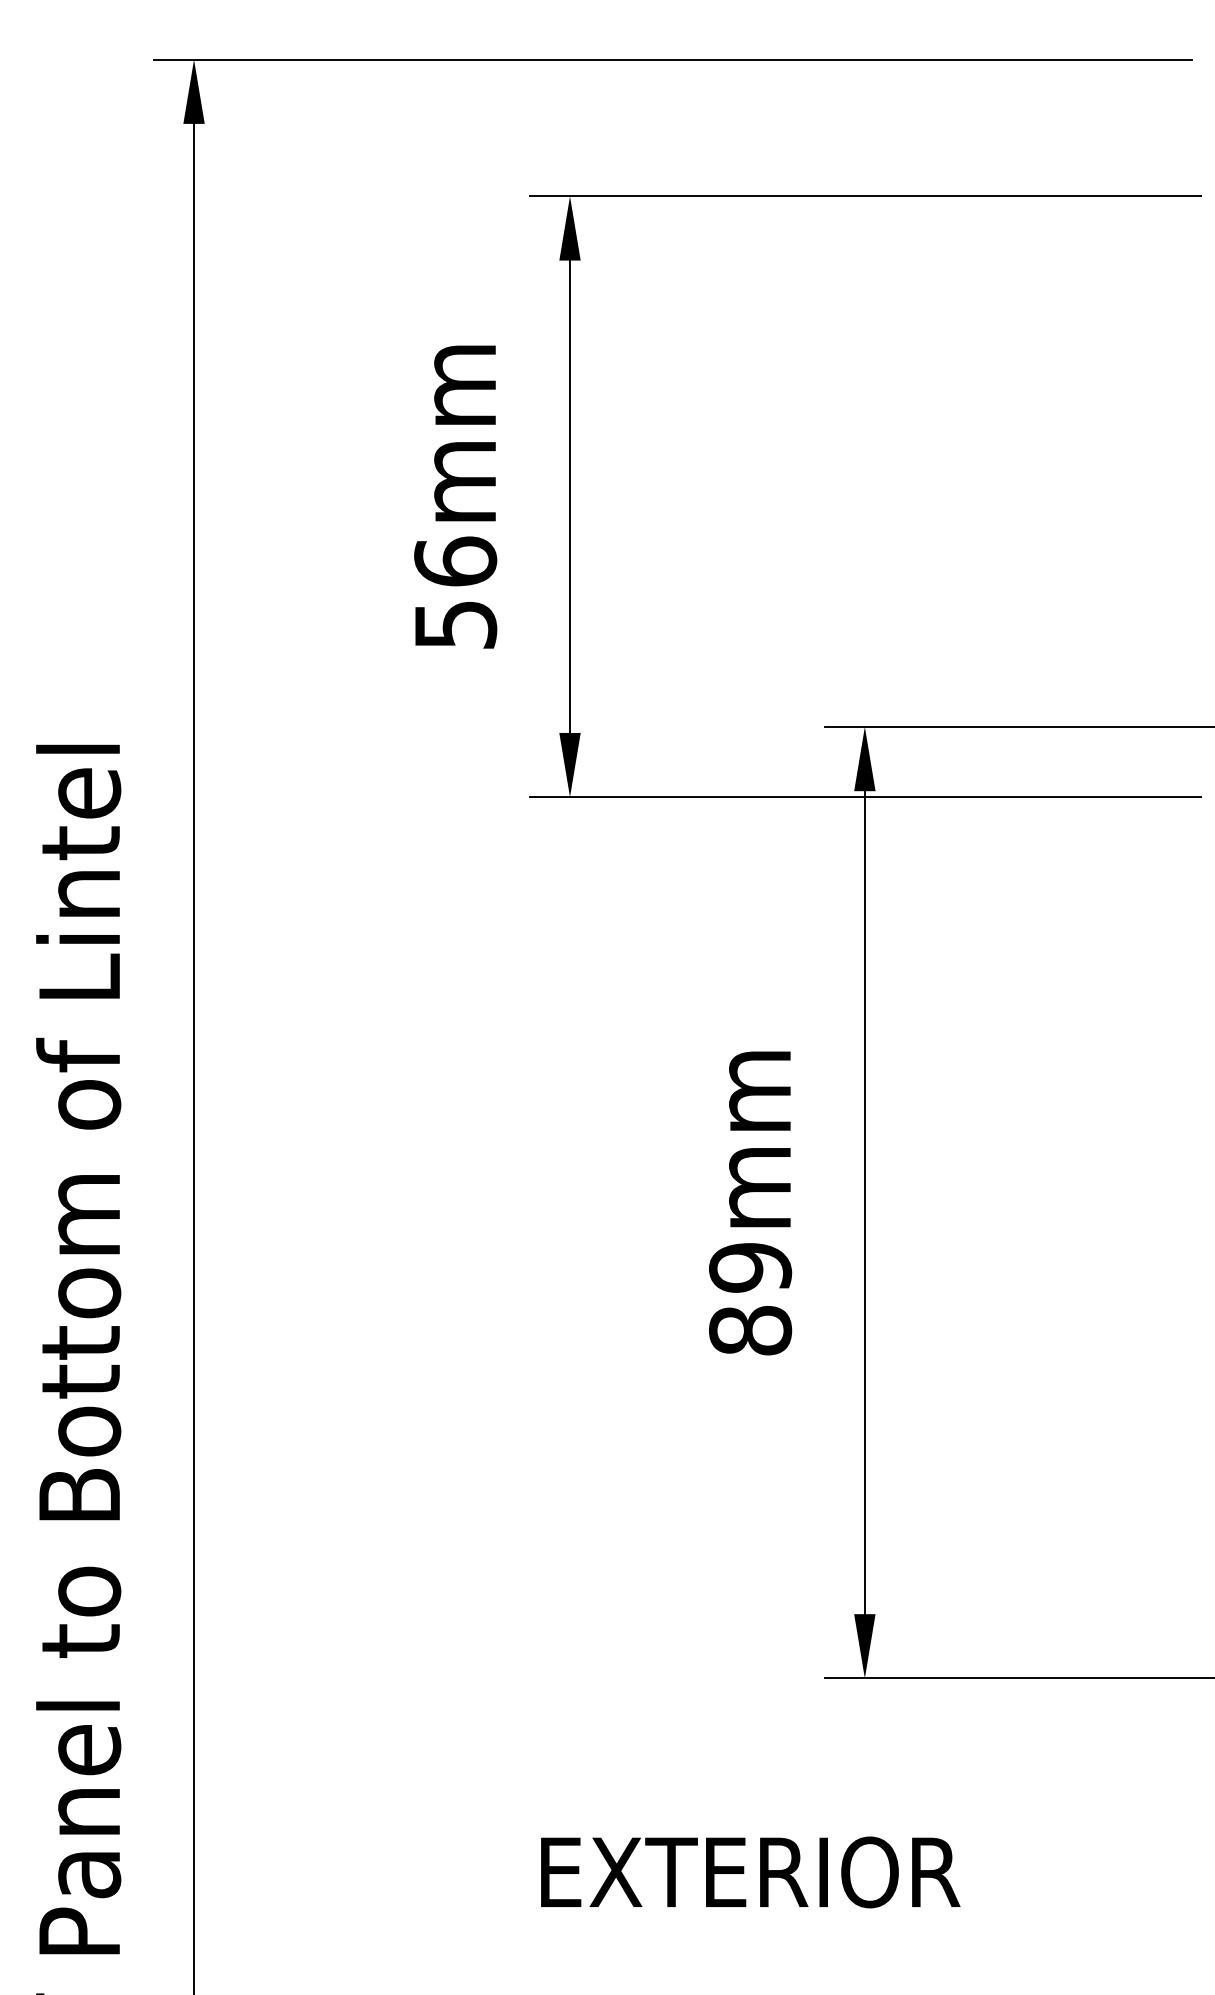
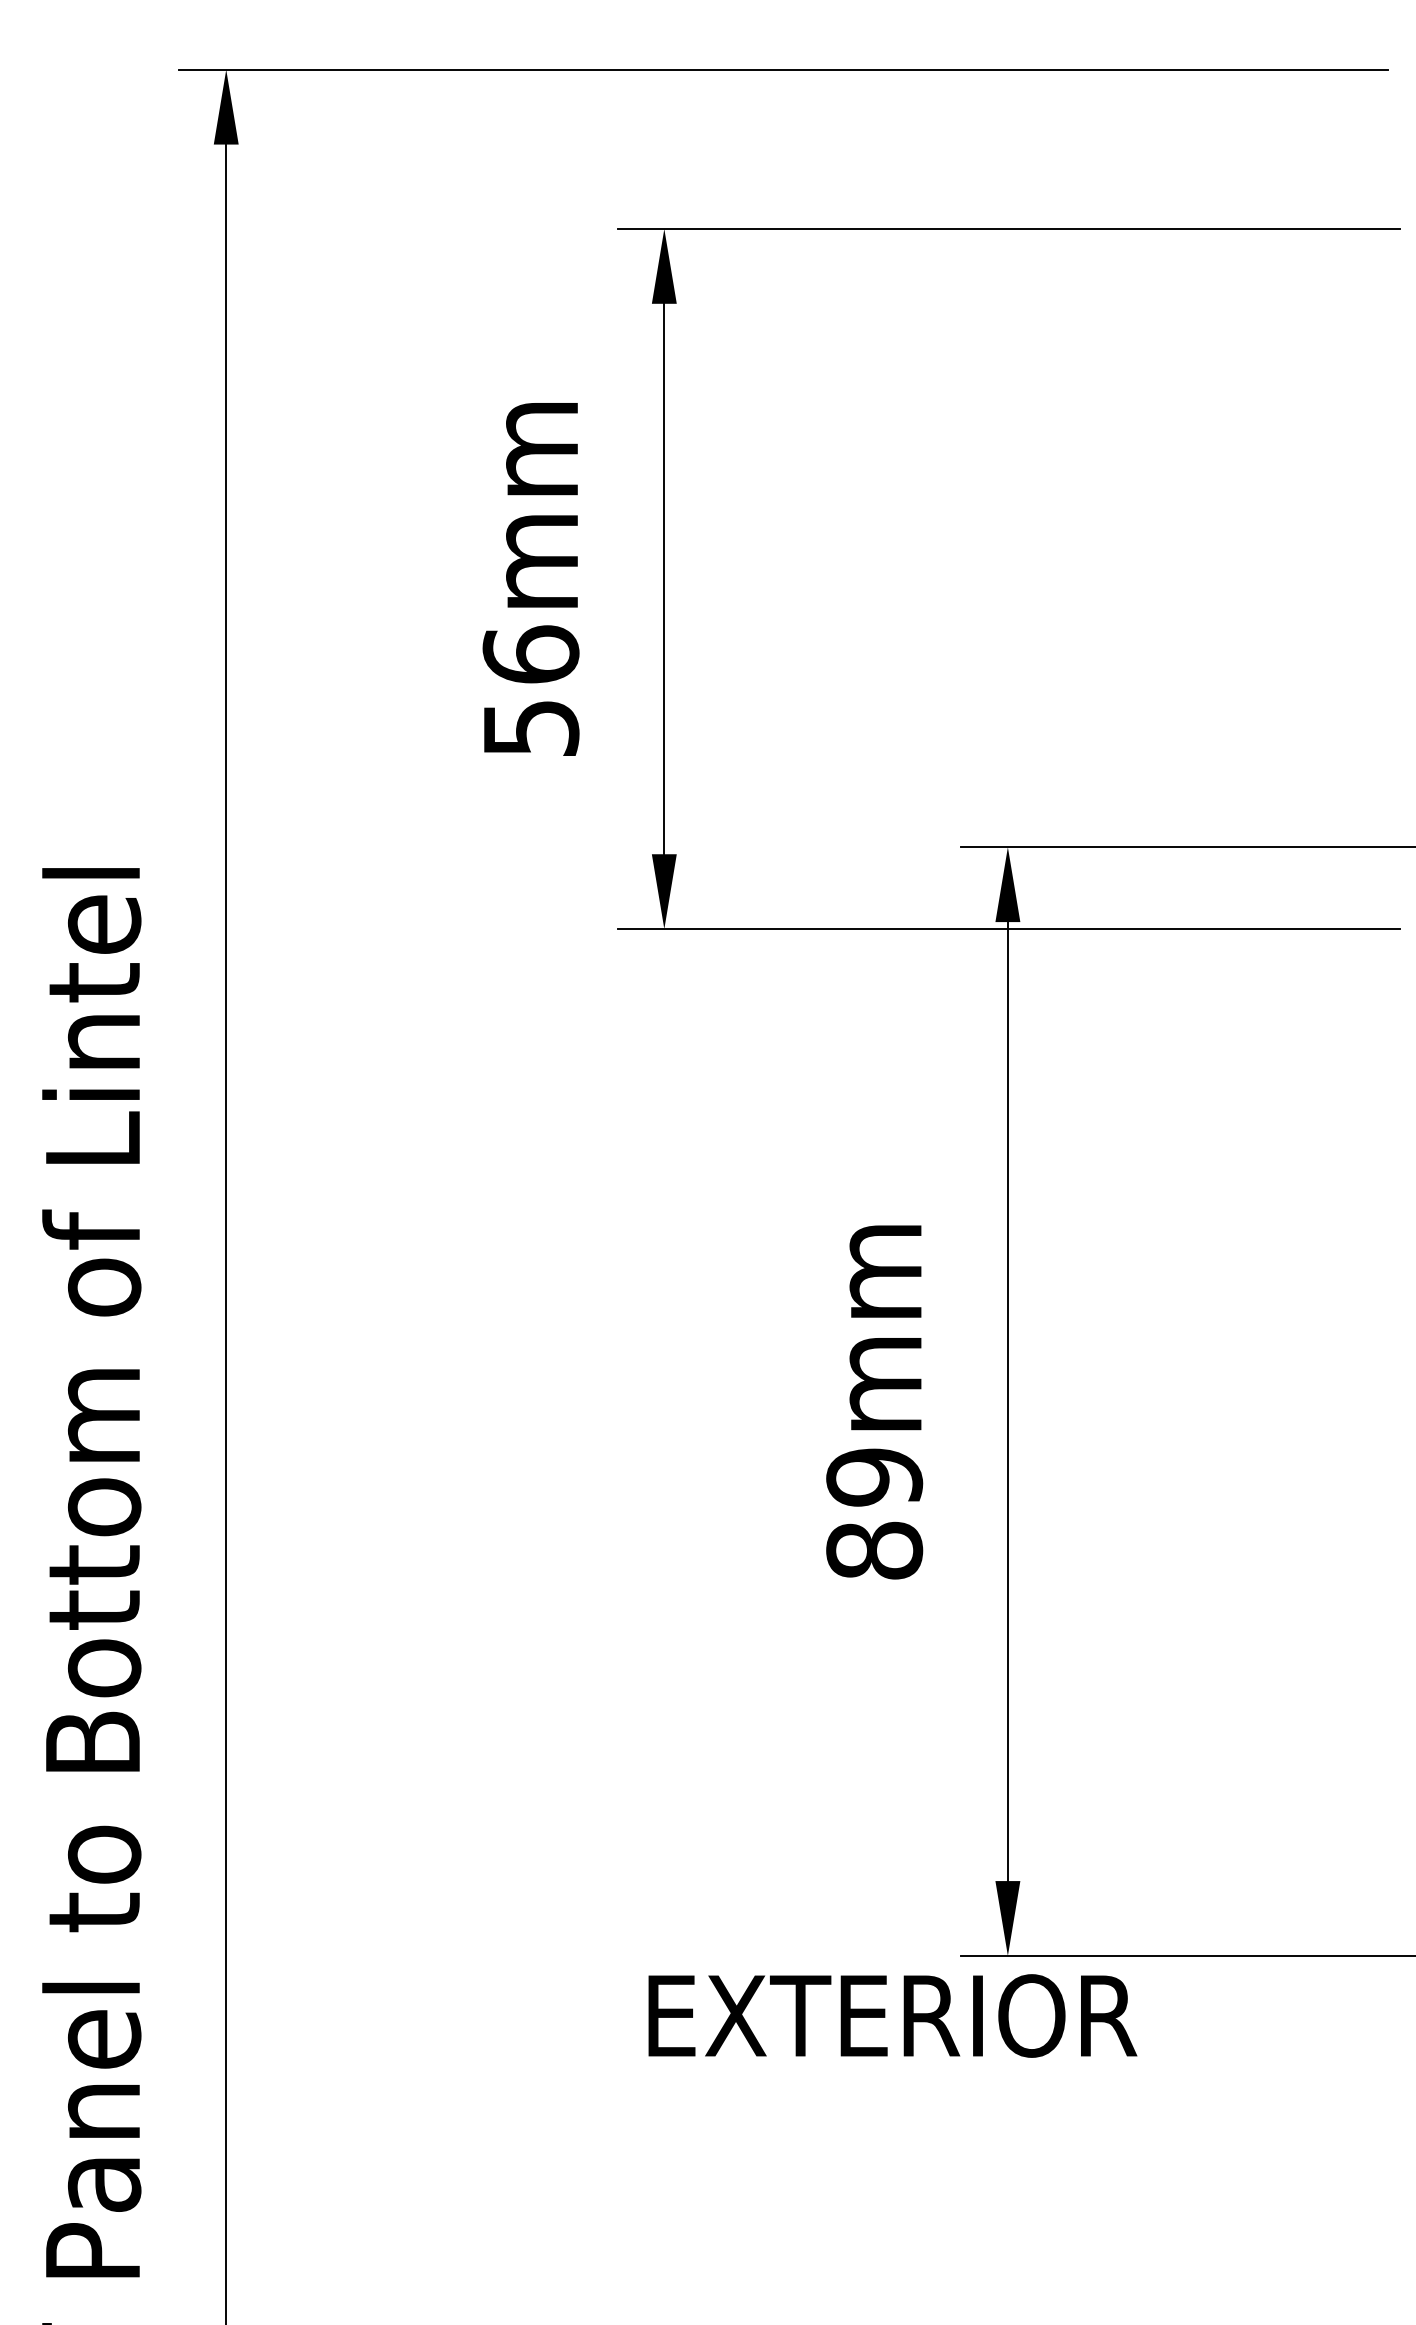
text: (750, 1872) -> (892, 2015), moved

